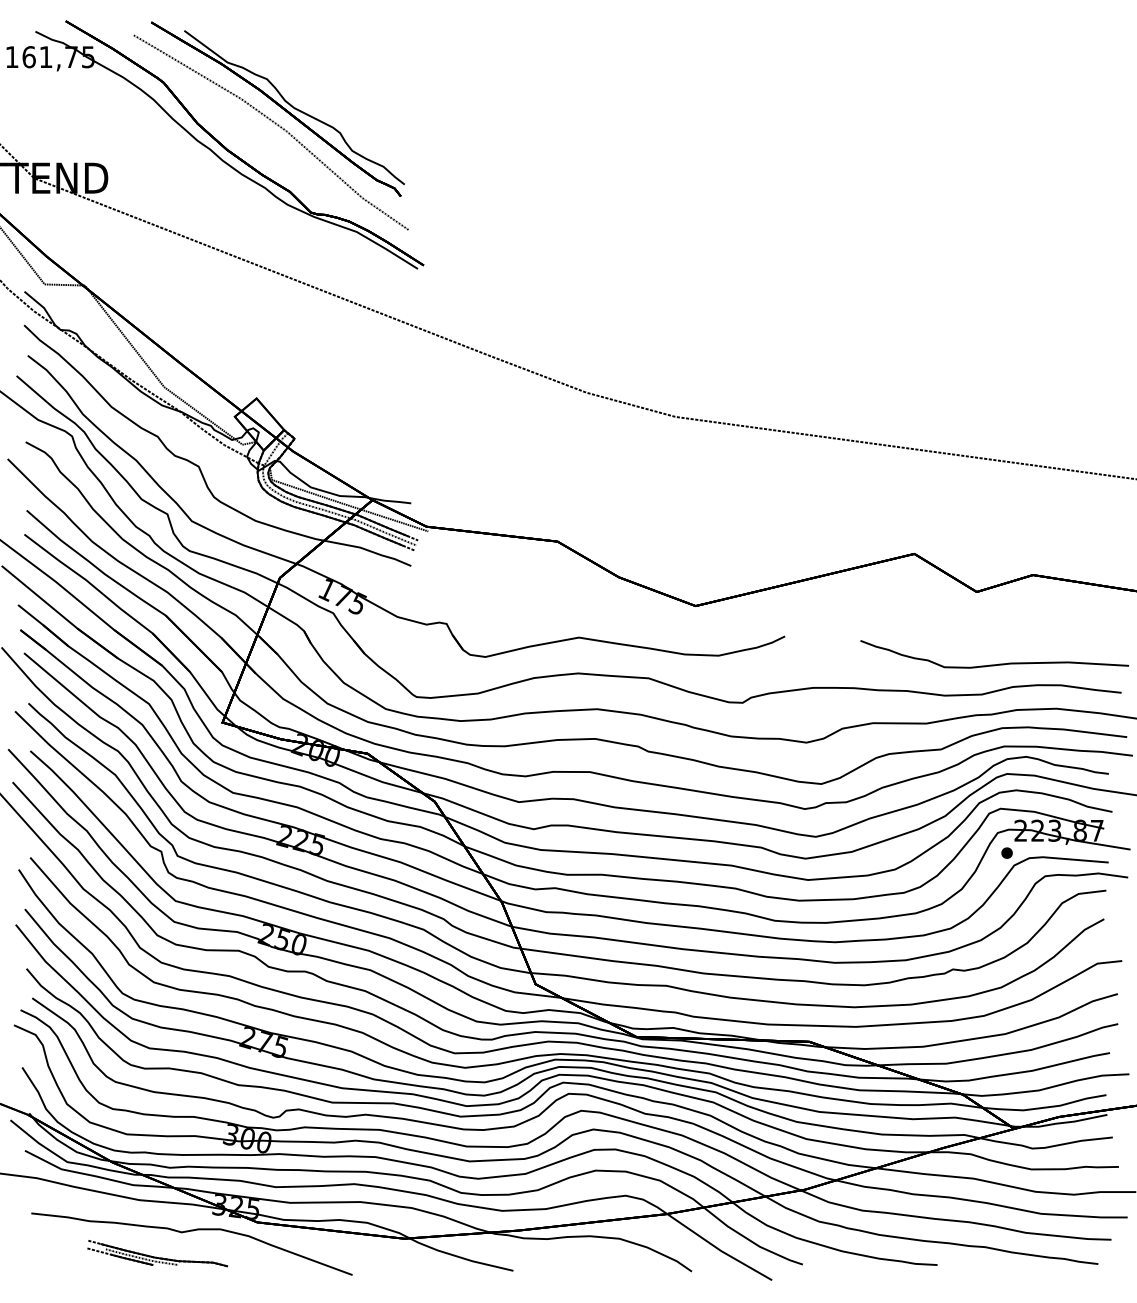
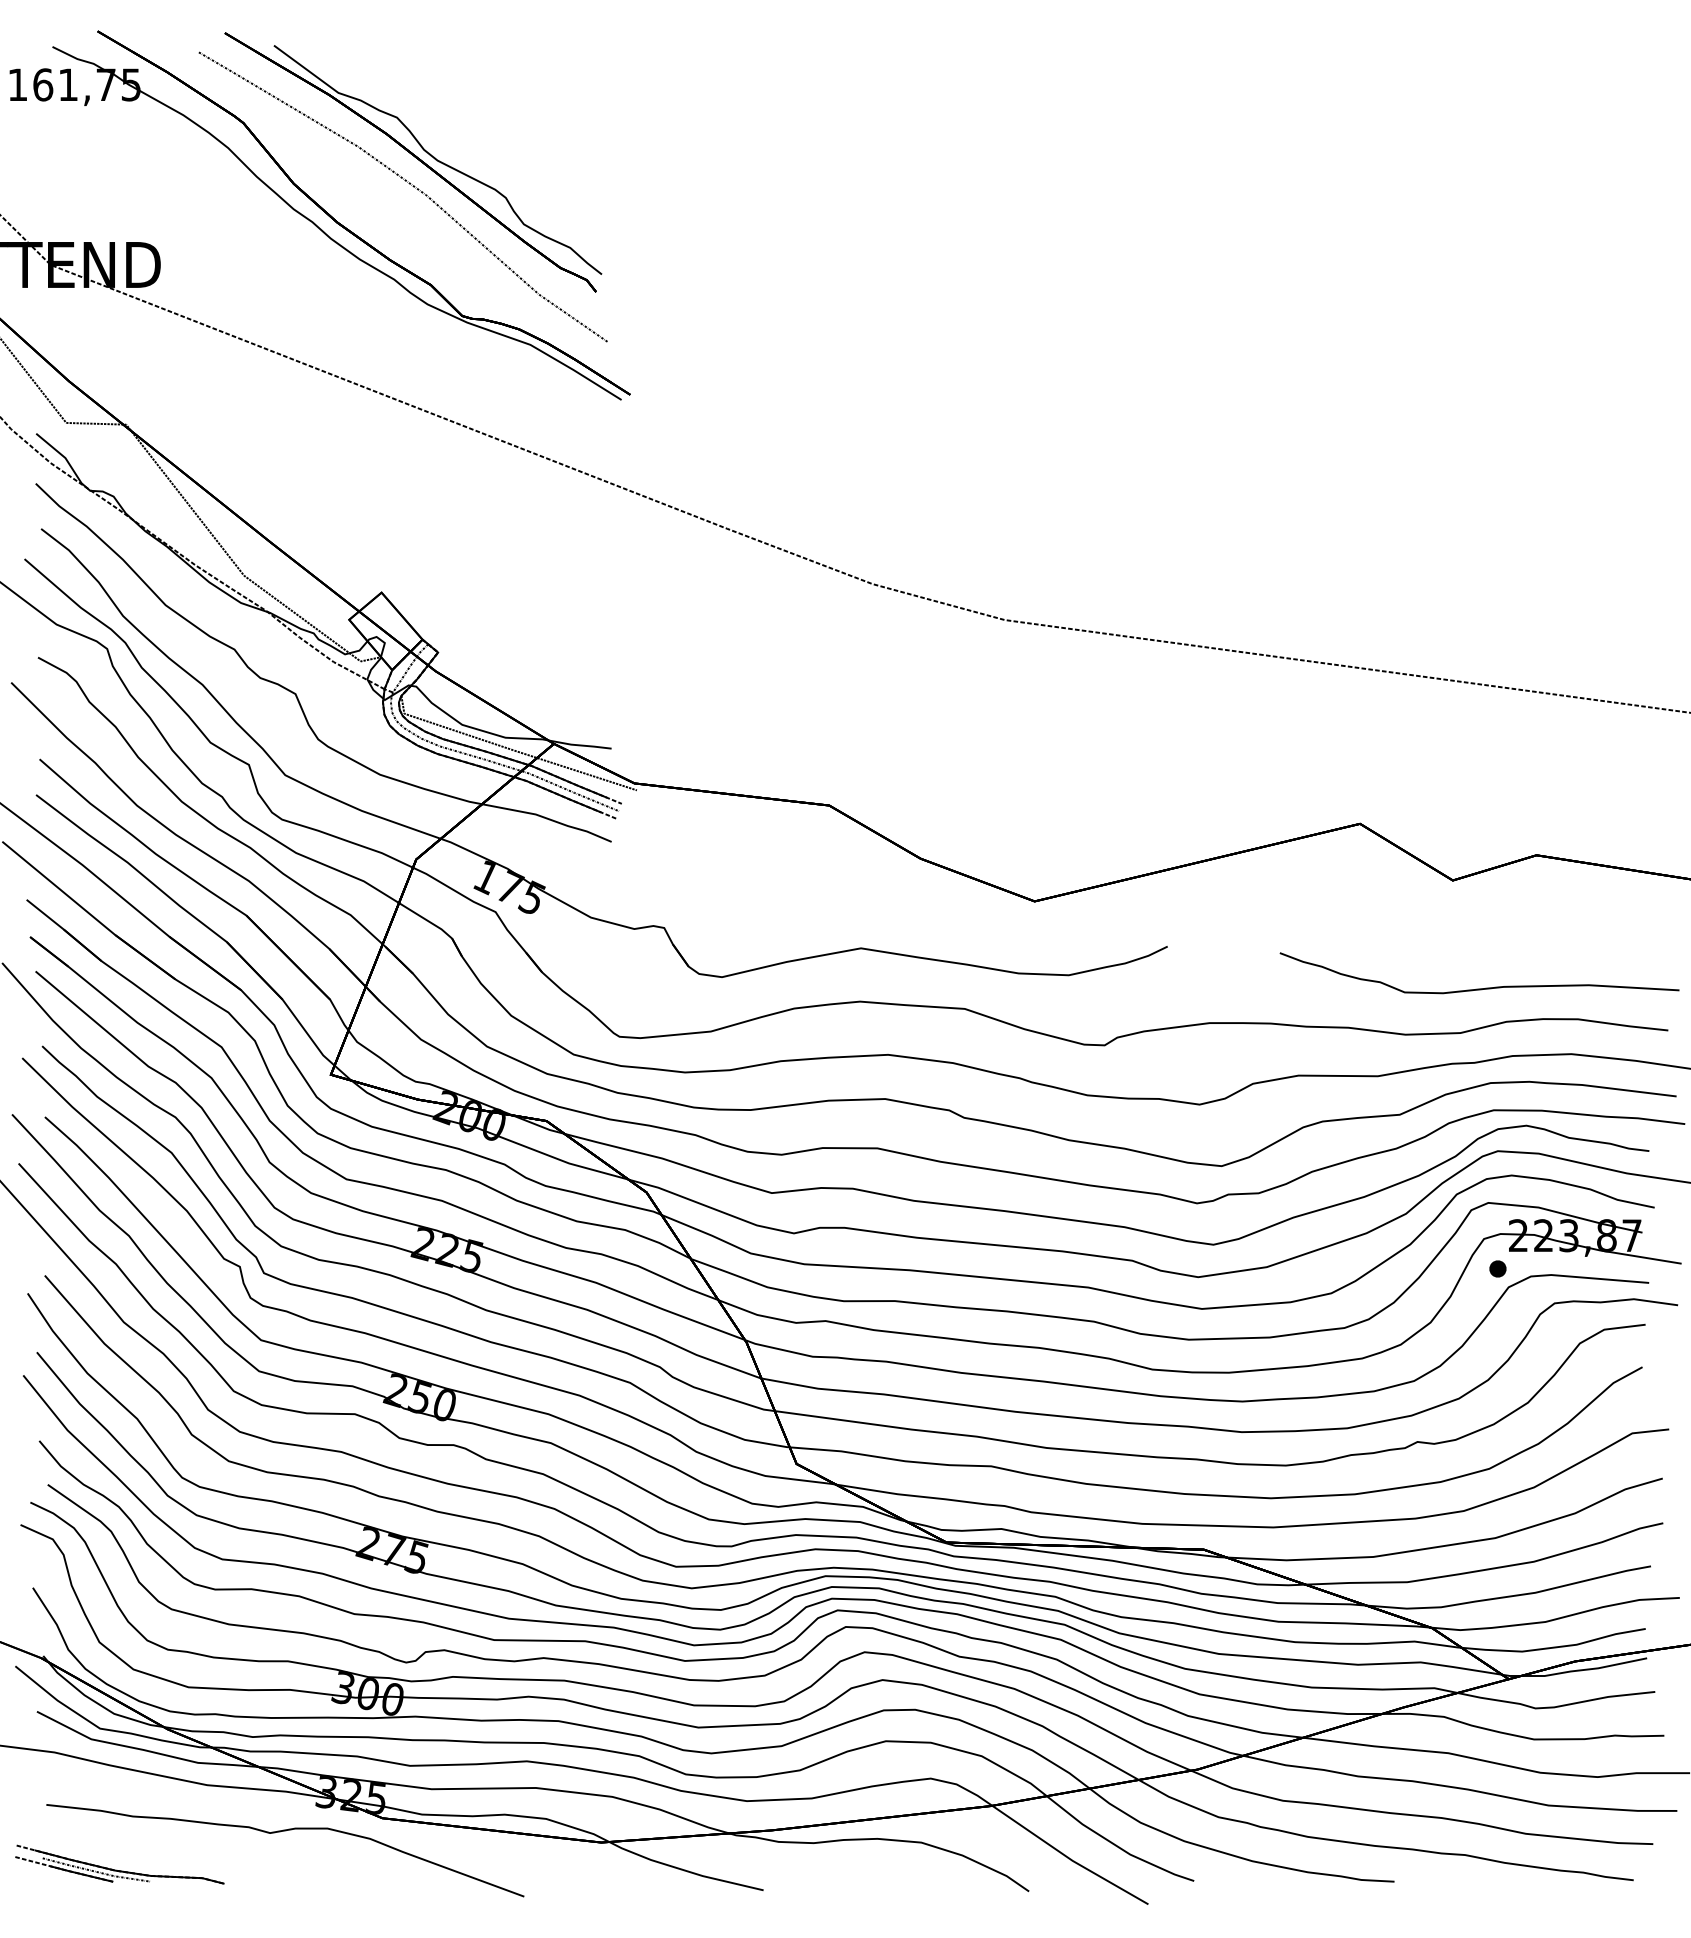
part: (157, 1253) -> (119, 1864), moved

